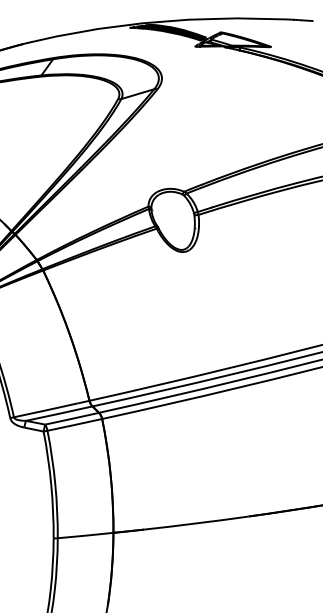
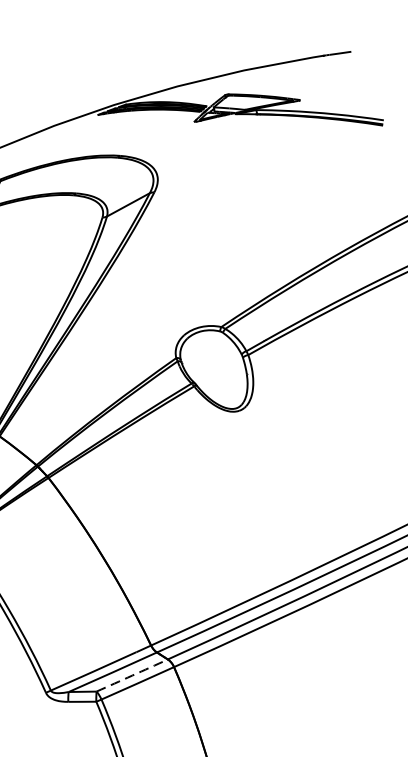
arc: (72, 418) -> (132, 675), solid -> dashed

